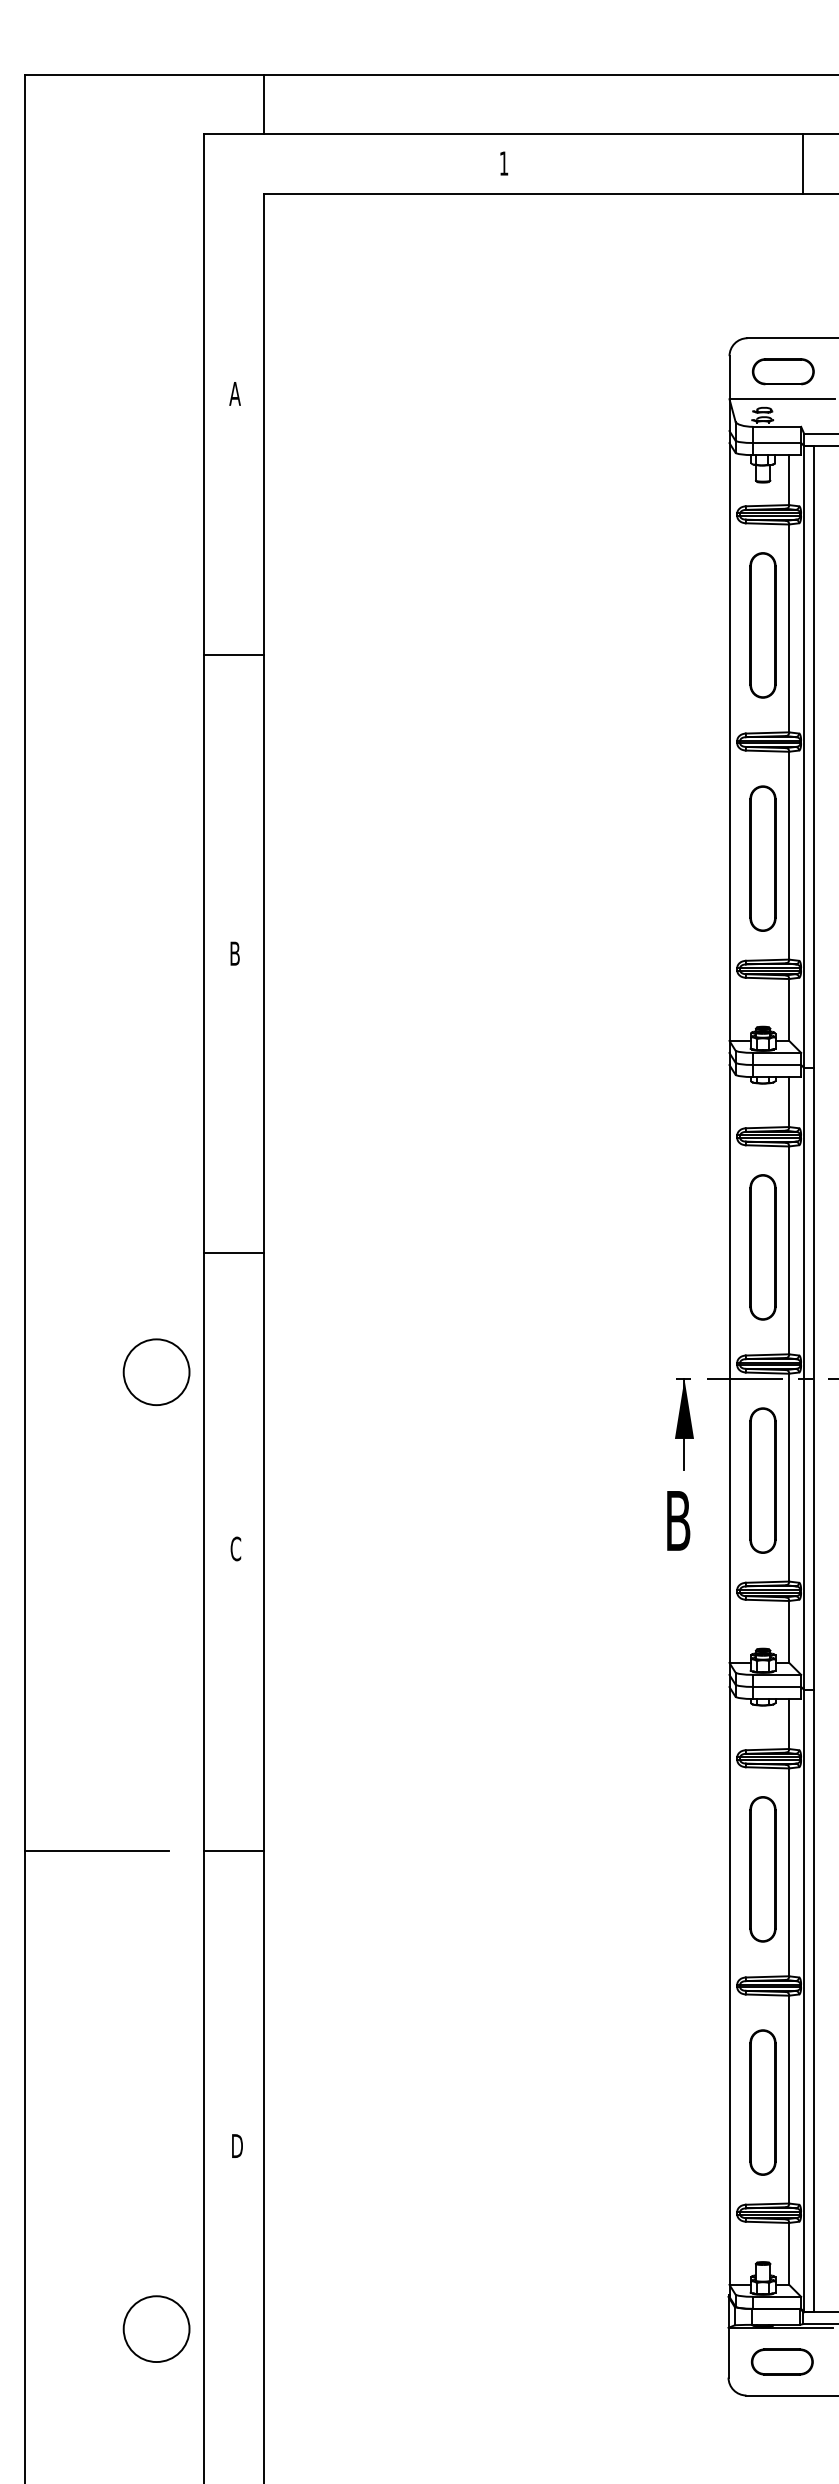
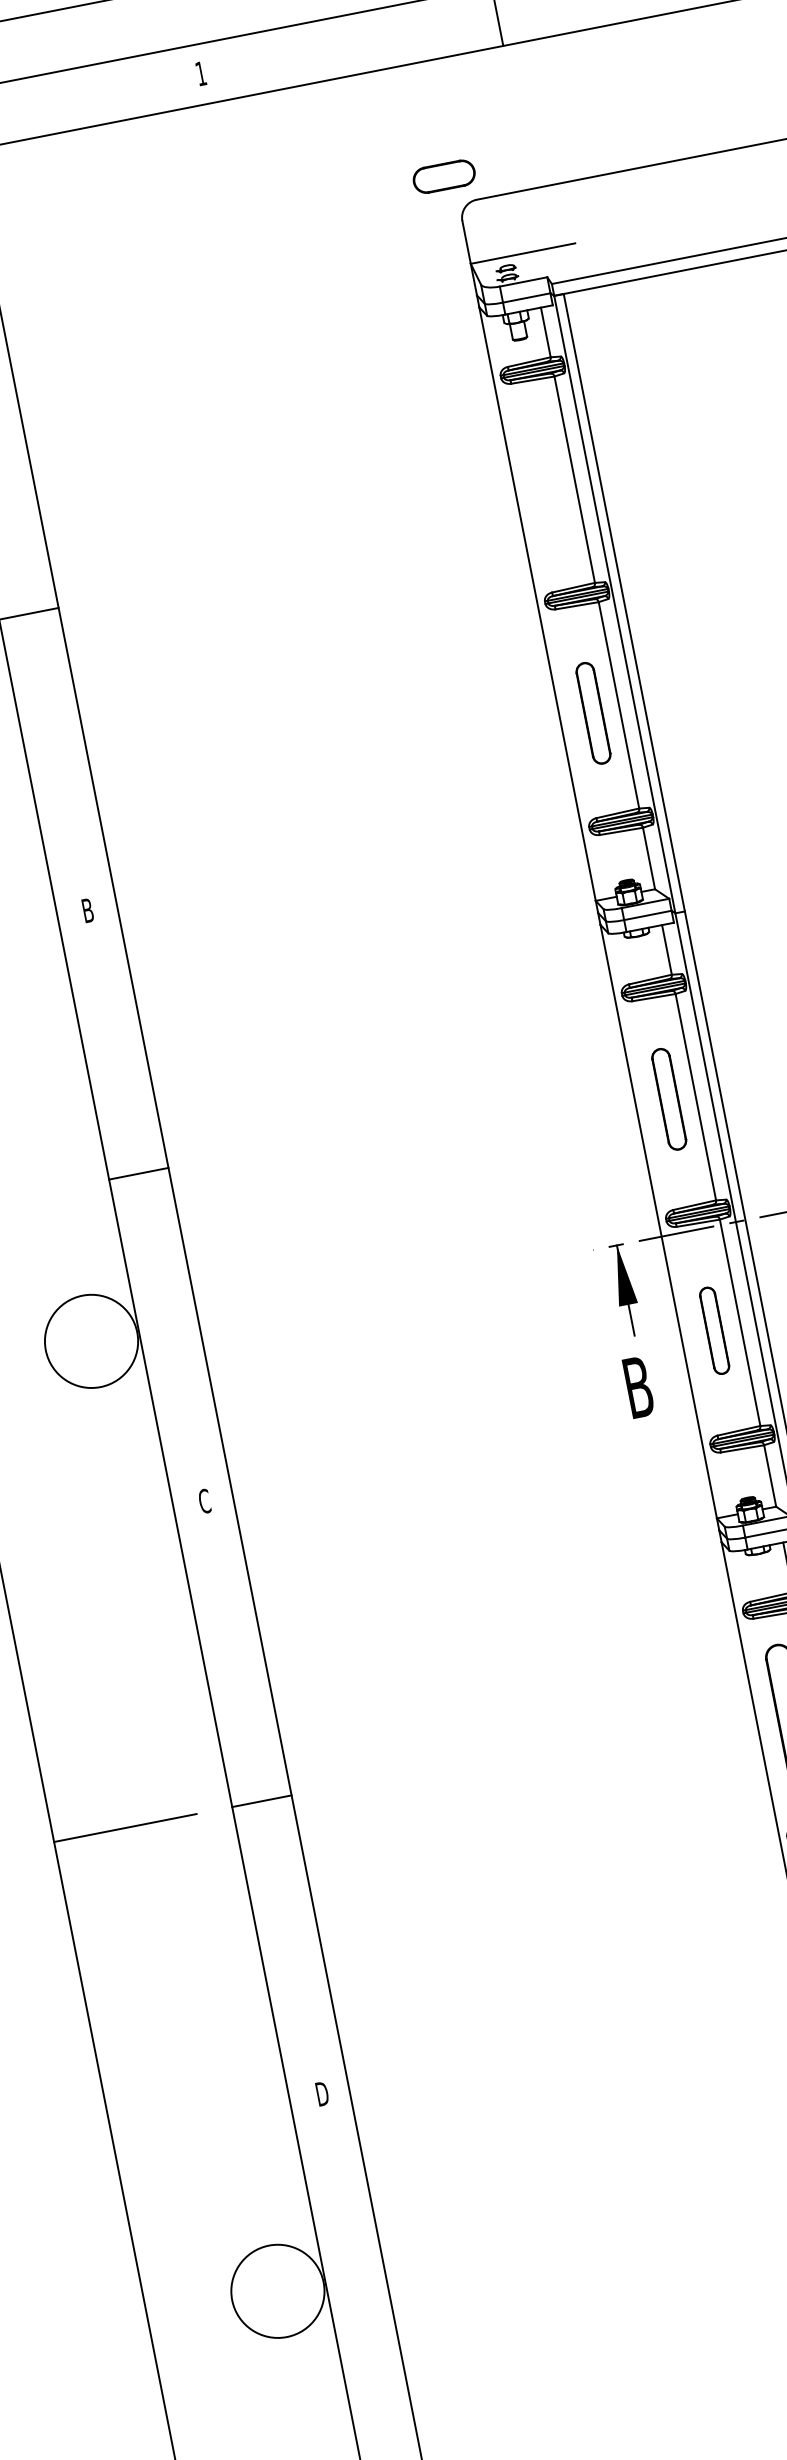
part: (782, 371) -> (443, 176), moved
part: (762, 625) -> (547, 482), removed
part: (762, 858) -> (592, 713), size x0.7
part: (762, 1247) -> (668, 1099), size x0.7
line: (234, 1252) -> (138, 1173), moved
circle: (156, 1372) -> (91, 1341), size x1.4
part: (762, 1480) -> (714, 1330), size x0.6
circle: (156, 2329) -> (277, 2291), size x1.4

